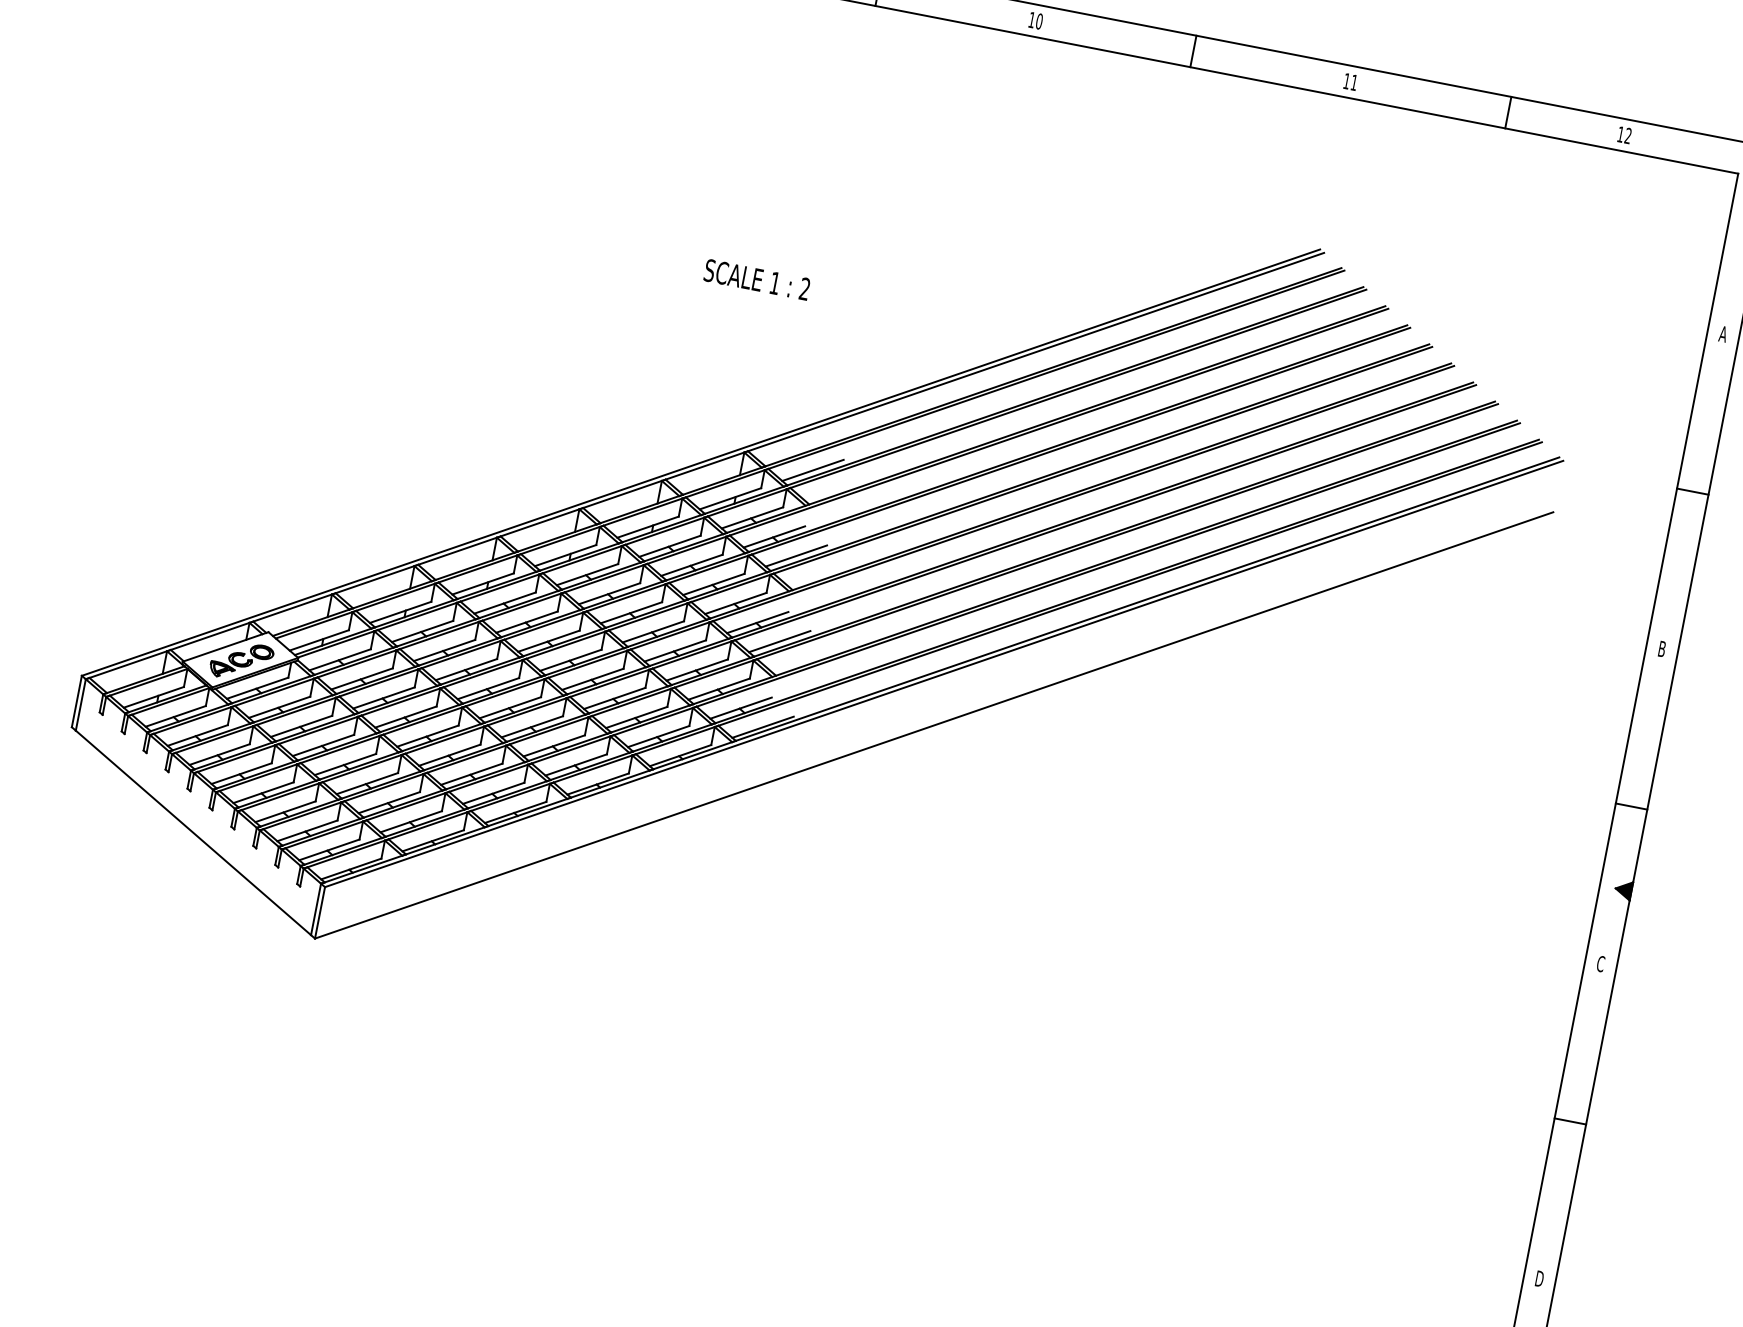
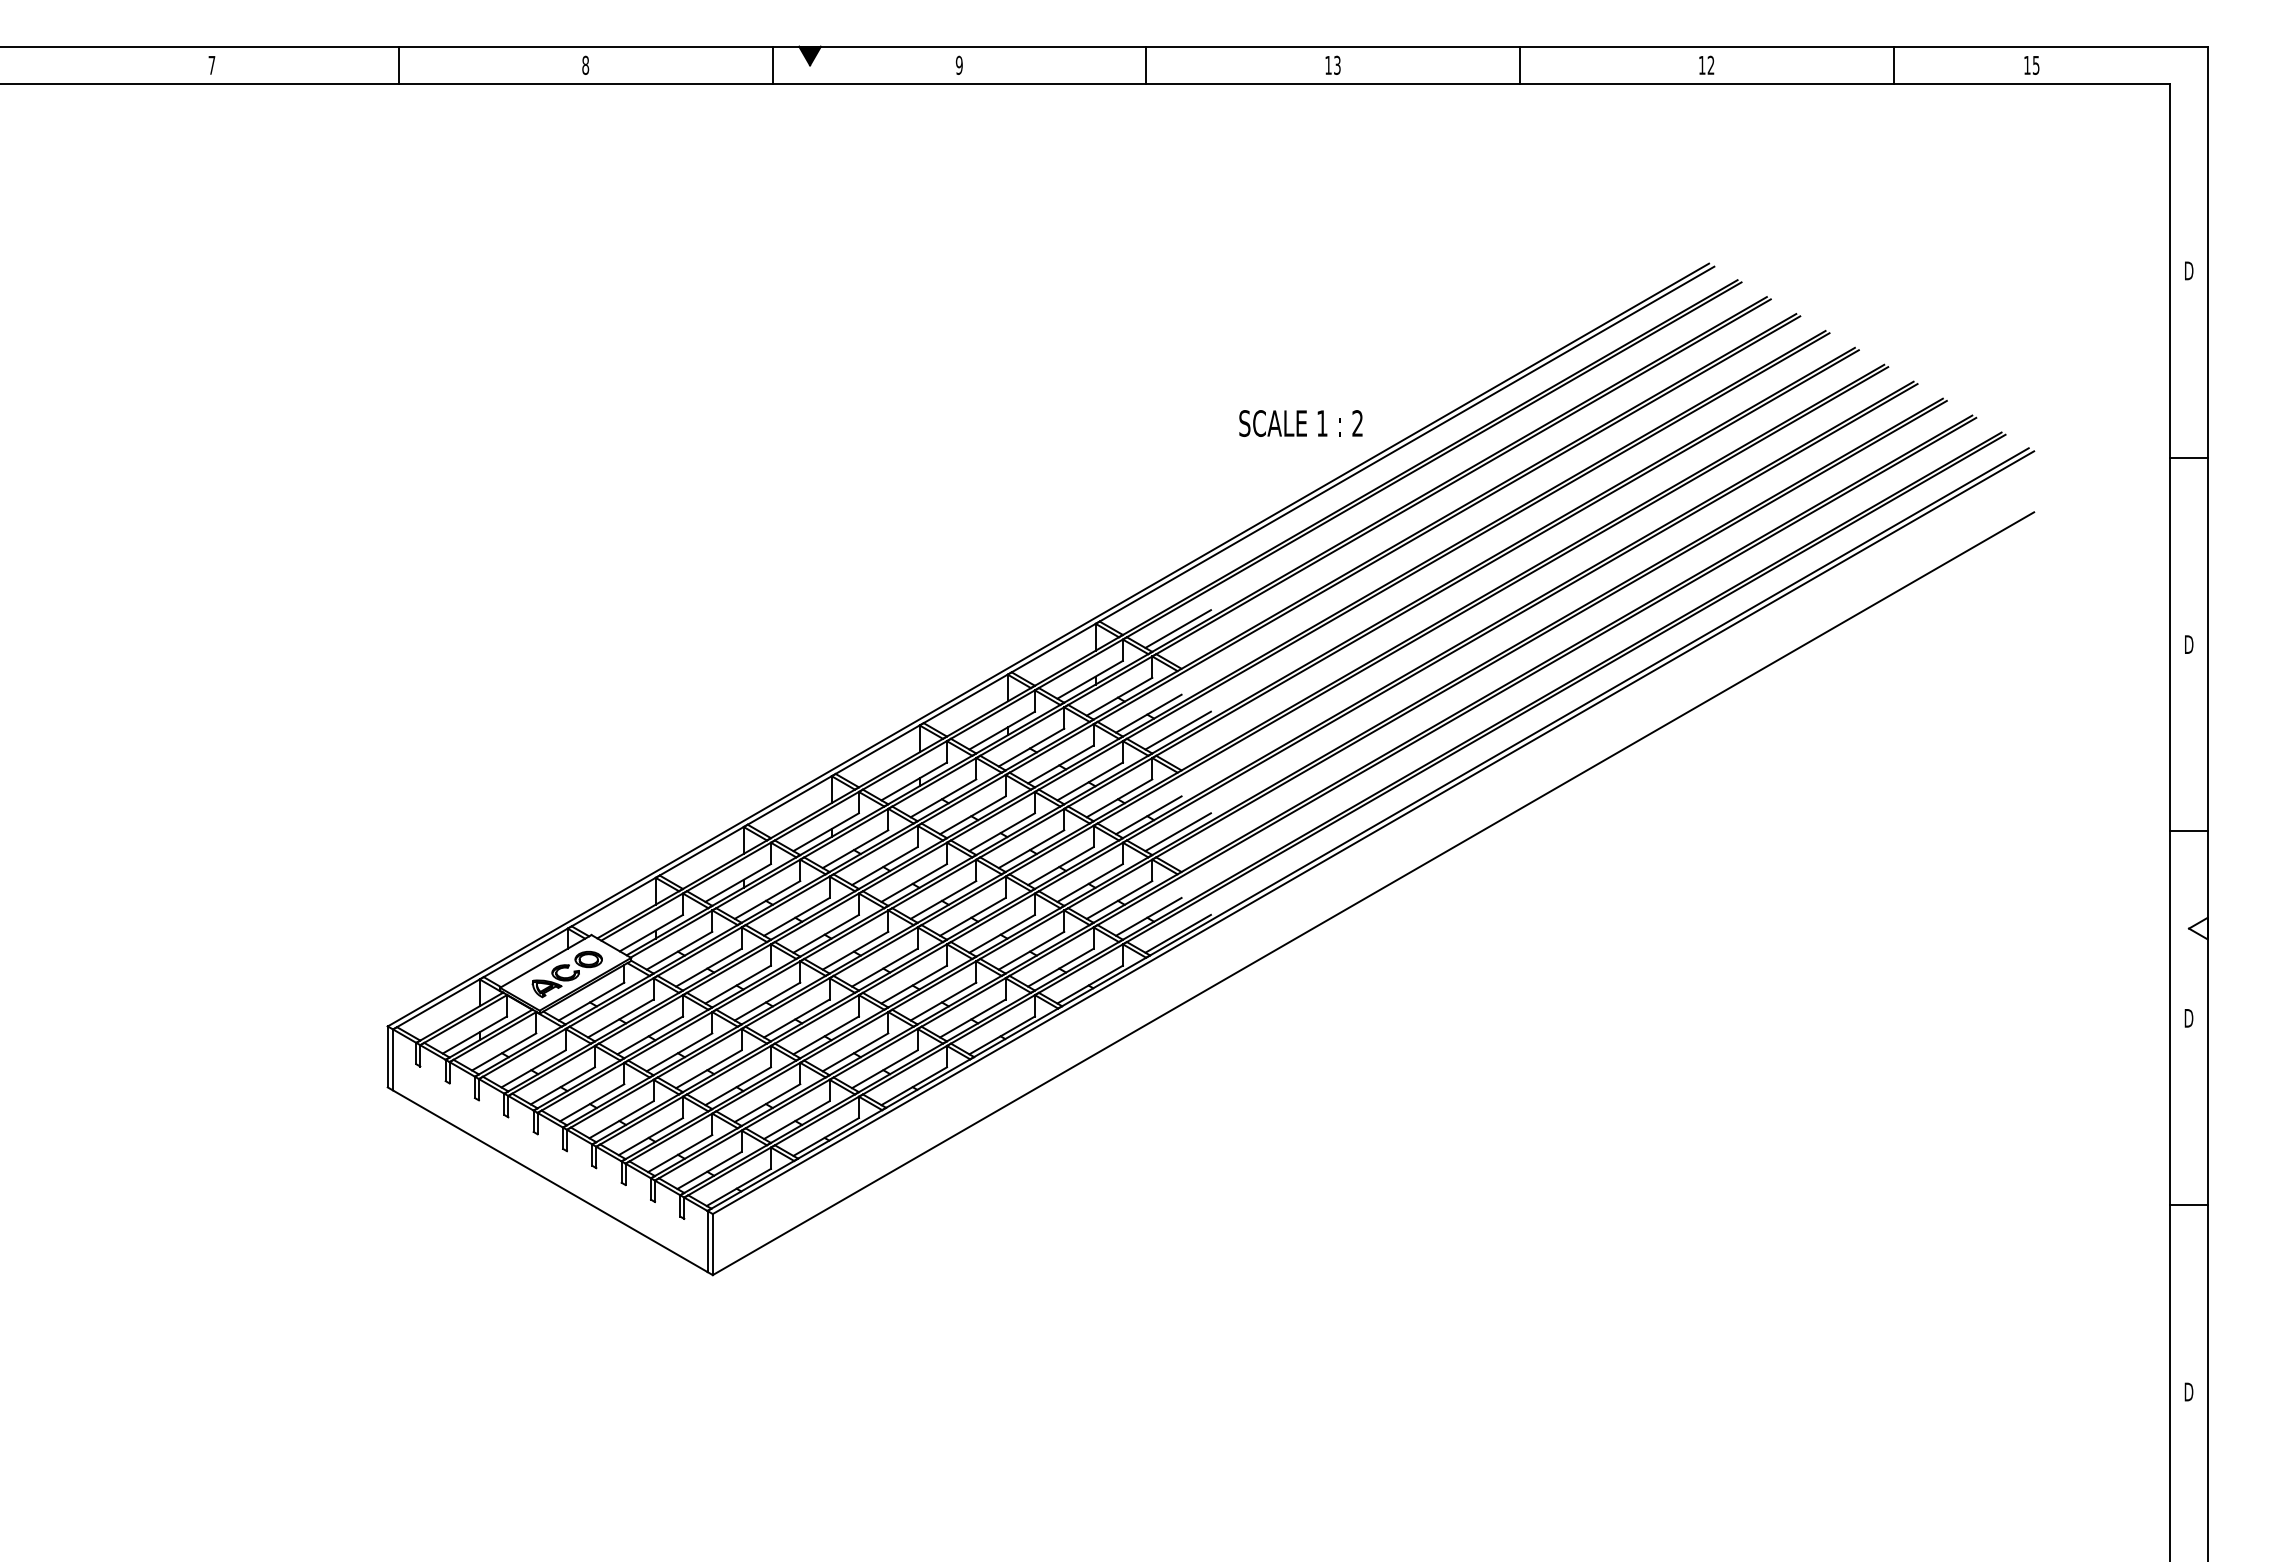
text: (1039, 20) -> (1337, 64), 10 -> 13
text: (1353, 81) -> (1710, 64), 11 -> 12
text: (1628, 135) -> (2036, 64), 12 -> 15
text: (756, 279) -> (1300, 423), moved
text: (1723, 333) -> (2188, 270), A -> D
text: (1662, 649) -> (2189, 644), B -> D
fill: (1623, 889) -> (2198, 928), removed
text: (1600, 963) -> (2188, 1017), C -> D

